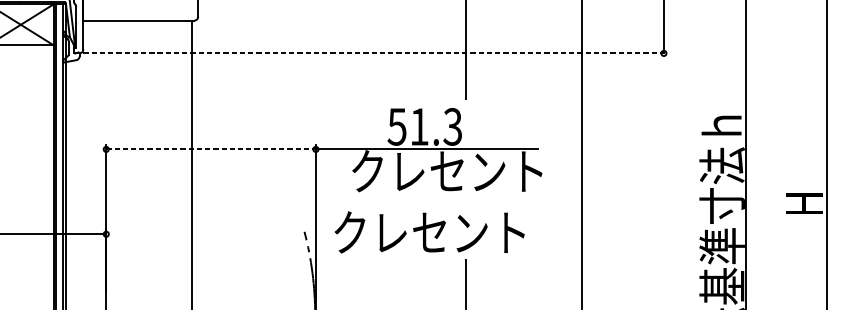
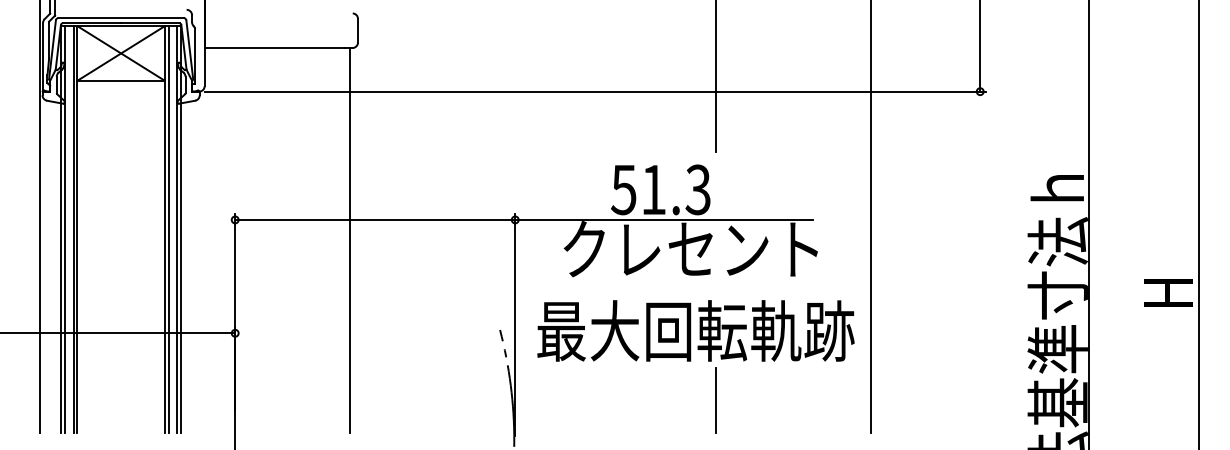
line: (375, 53) -> (595, 91), dashed -> solid
line: (211, 149) -> (375, 219), dashed -> solid
text: (450, 232) -> (695, 330), クレセント -> 最大回転軌跡

